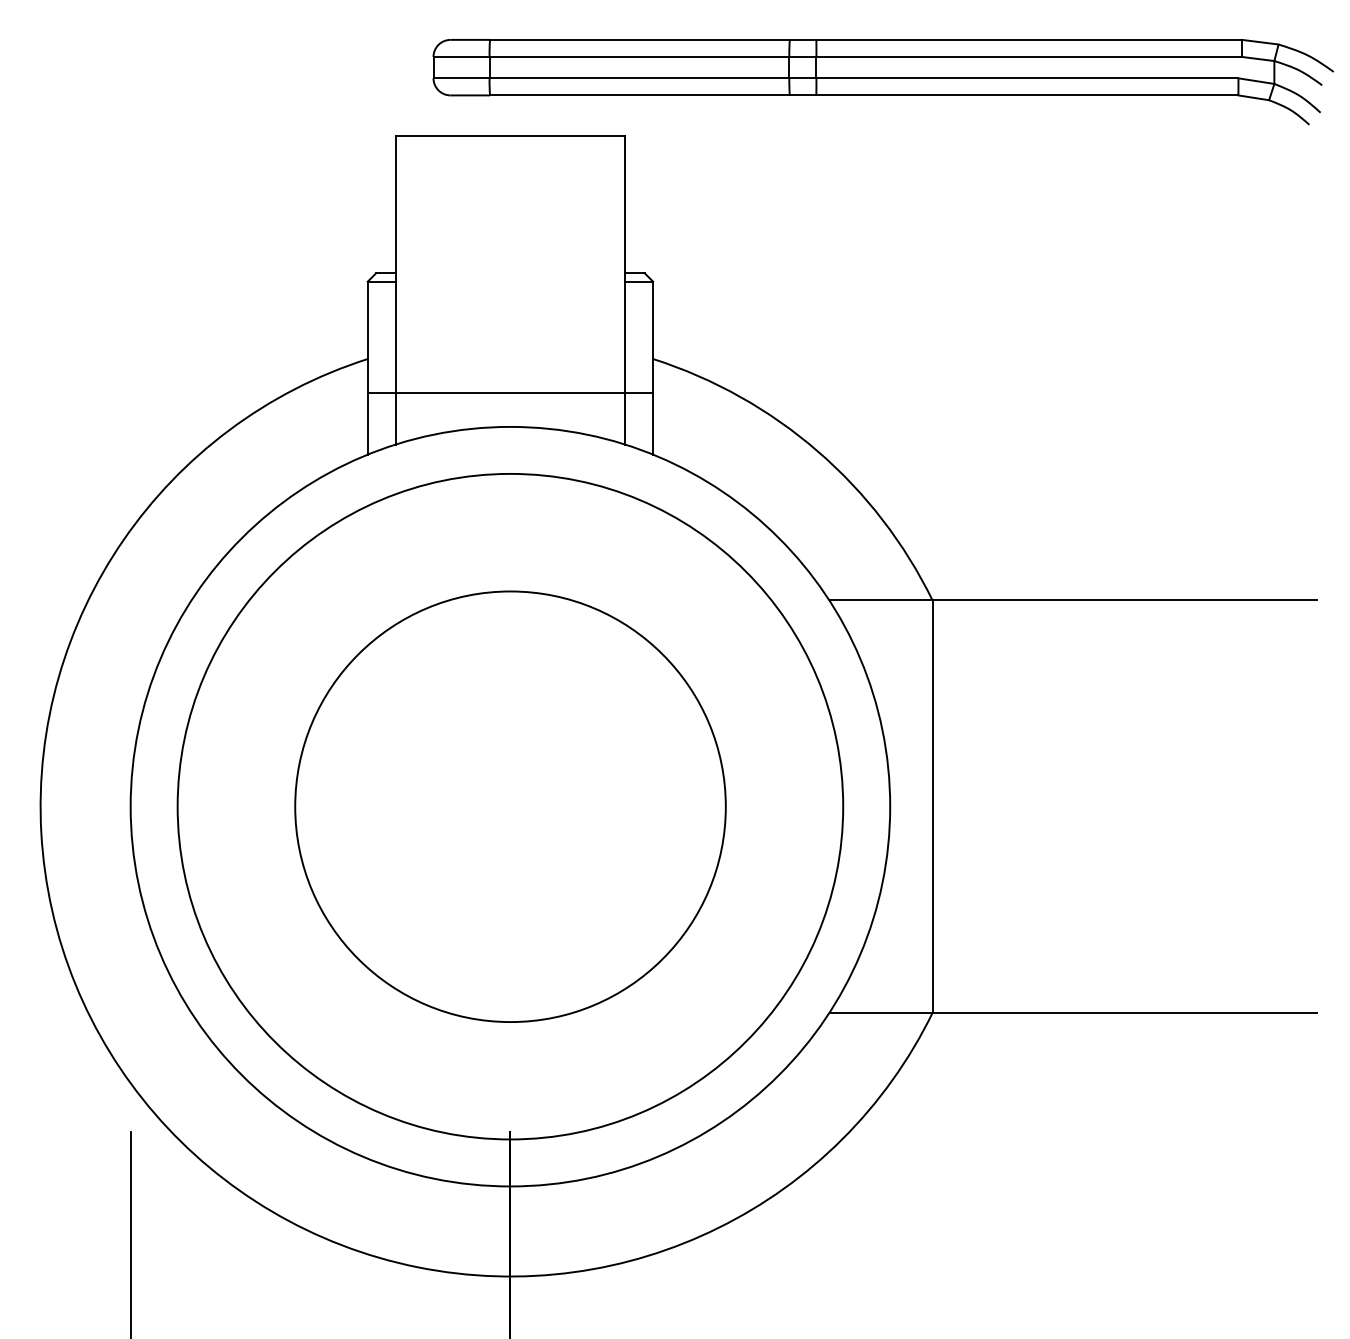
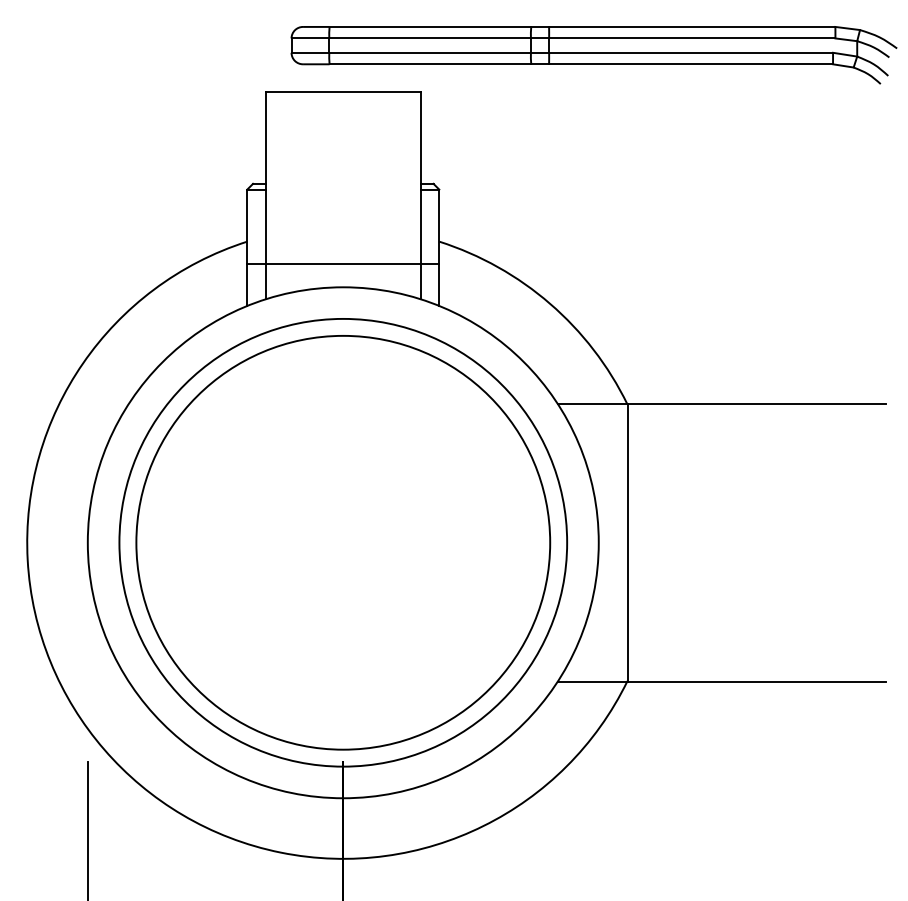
circle: (510, 806) -> (343, 542), size x1.43

